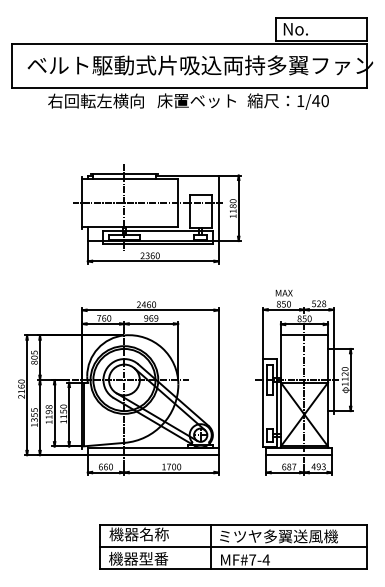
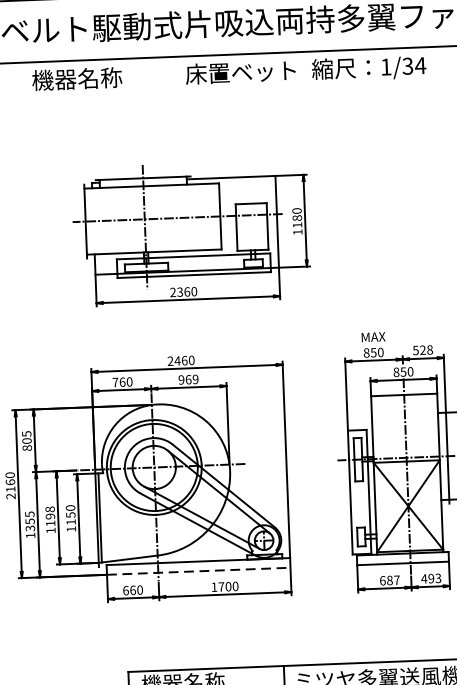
text: (95, 100) -> (98, 77), 右回転左横向 -> 機器名称
text: (320, 101) -> (414, 66), 1/40 -> 1/34
line: (153, 455) -> (199, 571), solid -> dashed

